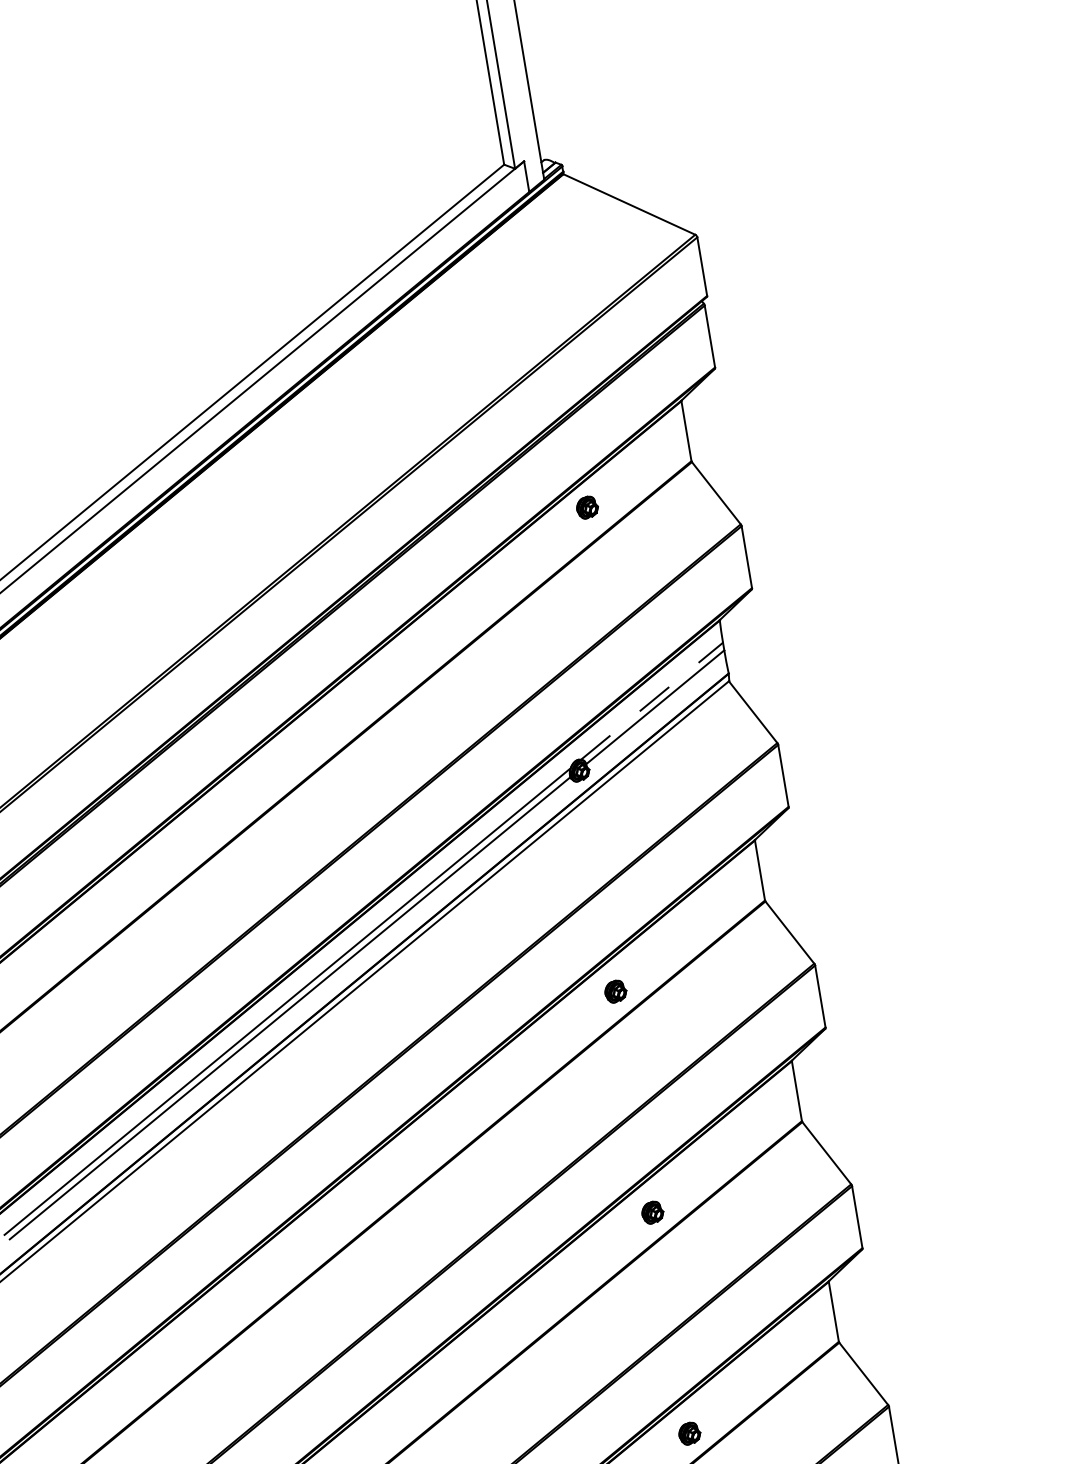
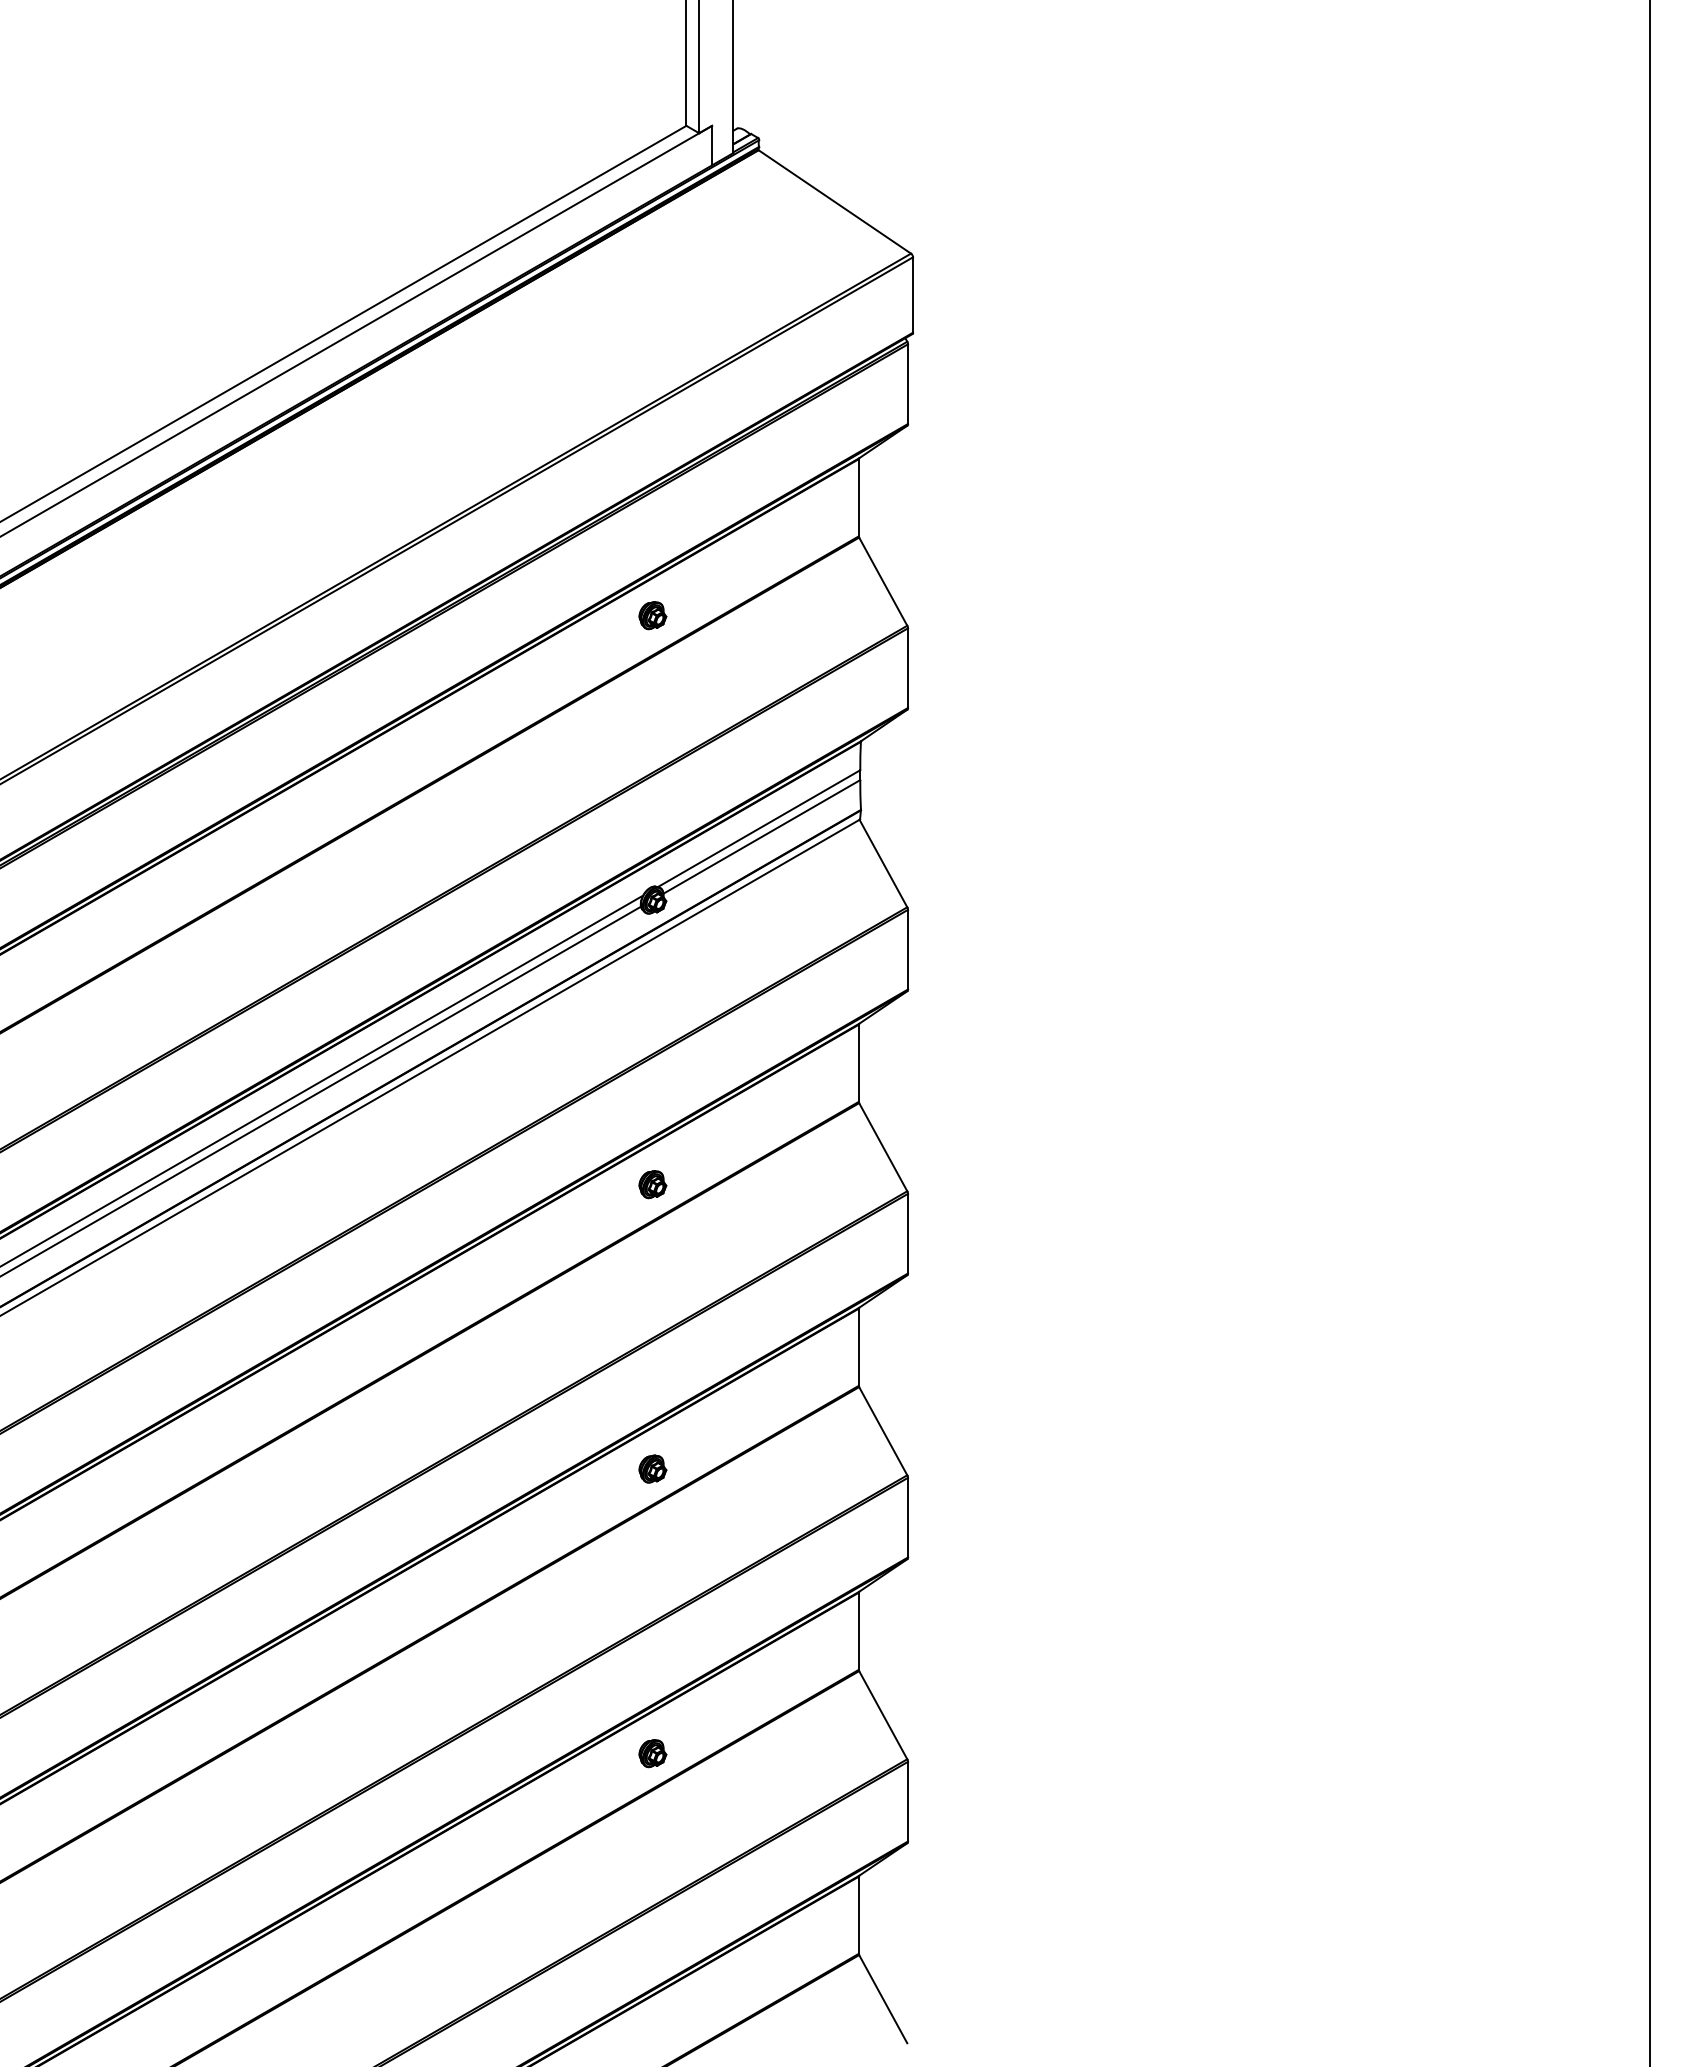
part: (587, 507) -> (652, 615), moved
line: (652, 701) -> (759, 828), dashed -> solid

